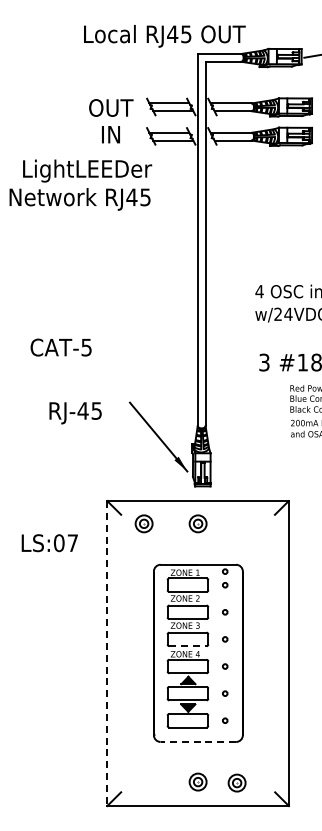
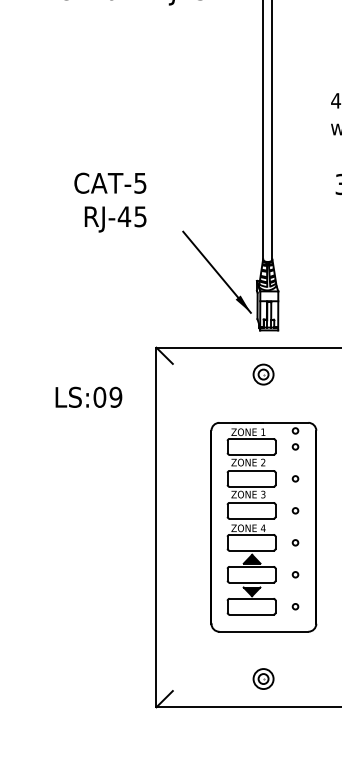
text: (60, 347) -> (109, 183), moved
text: (75, 413) -> (115, 219), moved
part: (143, 523) -> (199, 374), removed
text: (72, 543) -> (115, 397), LS:07 -> LS:09
line: (187, 646) -> (251, 519), dashed -> solid
line: (107, 653) -> (156, 527), dashed -> solid
line: (198, 741) -> (264, 631), dashed -> solid
part: (236, 782) -> (308, 679), removed

